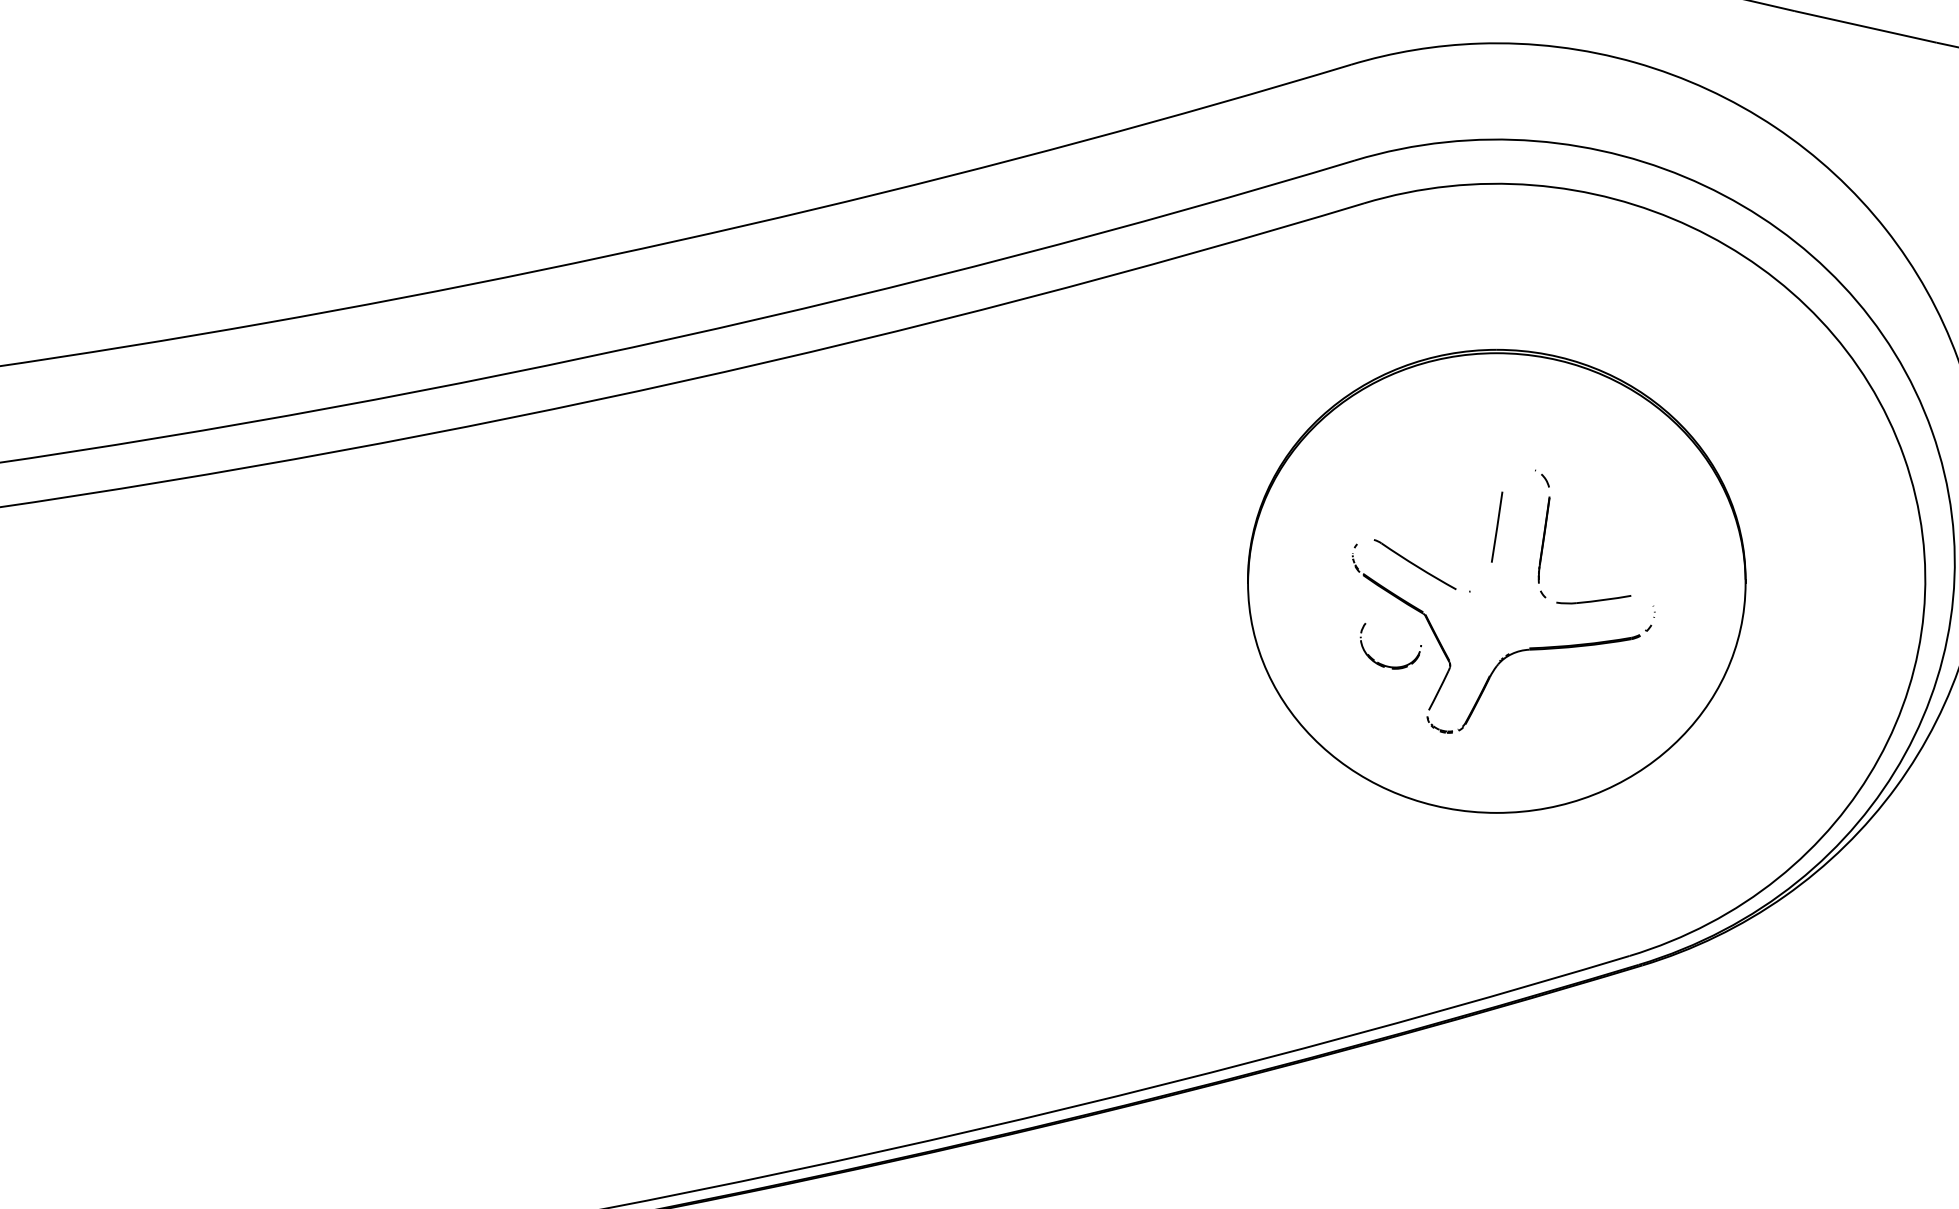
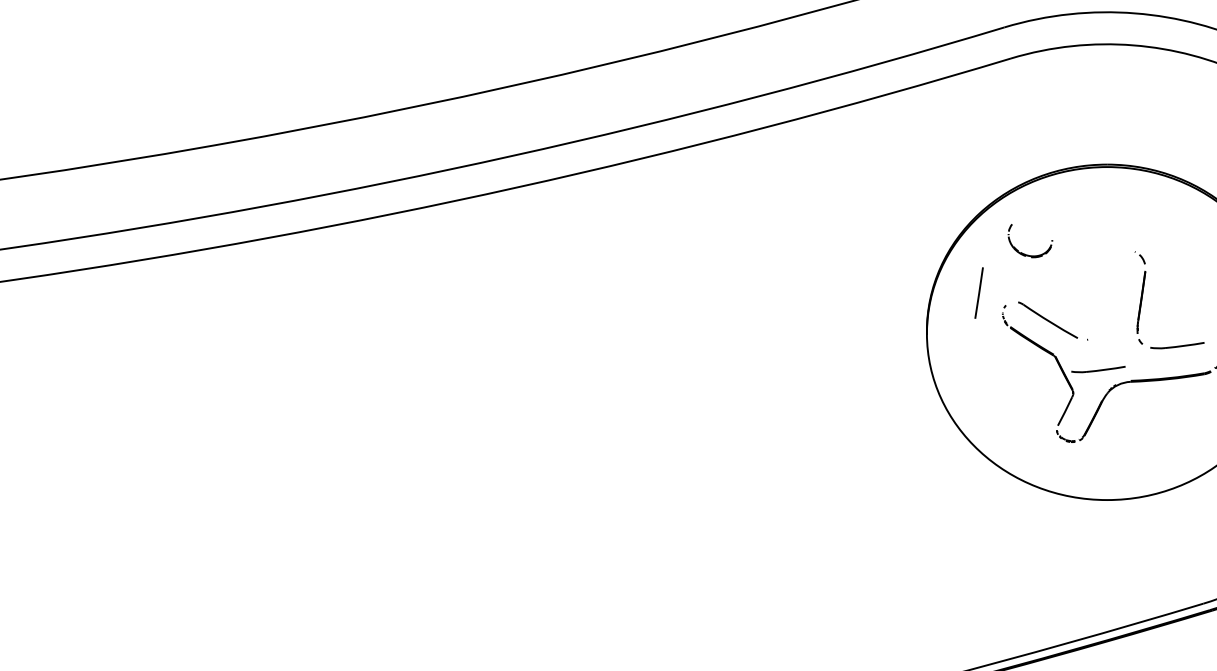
line: (1497, 526) -> (979, 292), moved
part: (1484, 632) -> (1098, 369), added
part: (1382, 663) -> (1024, 253), moved

